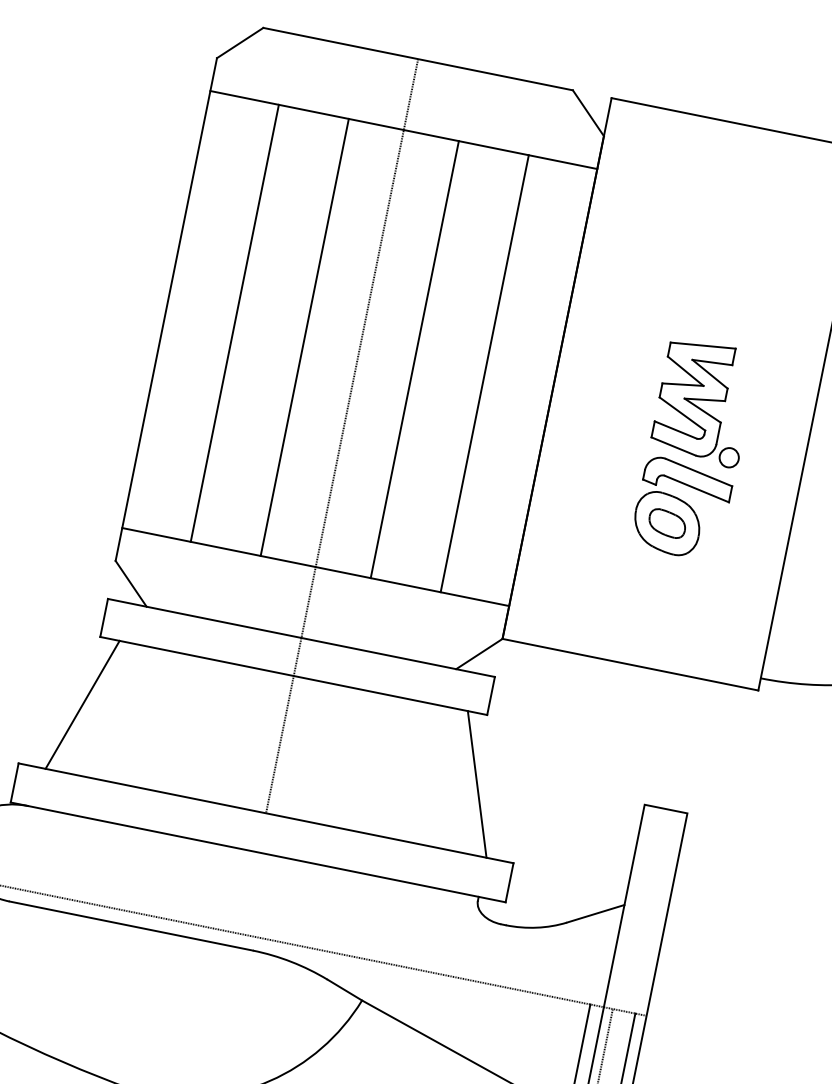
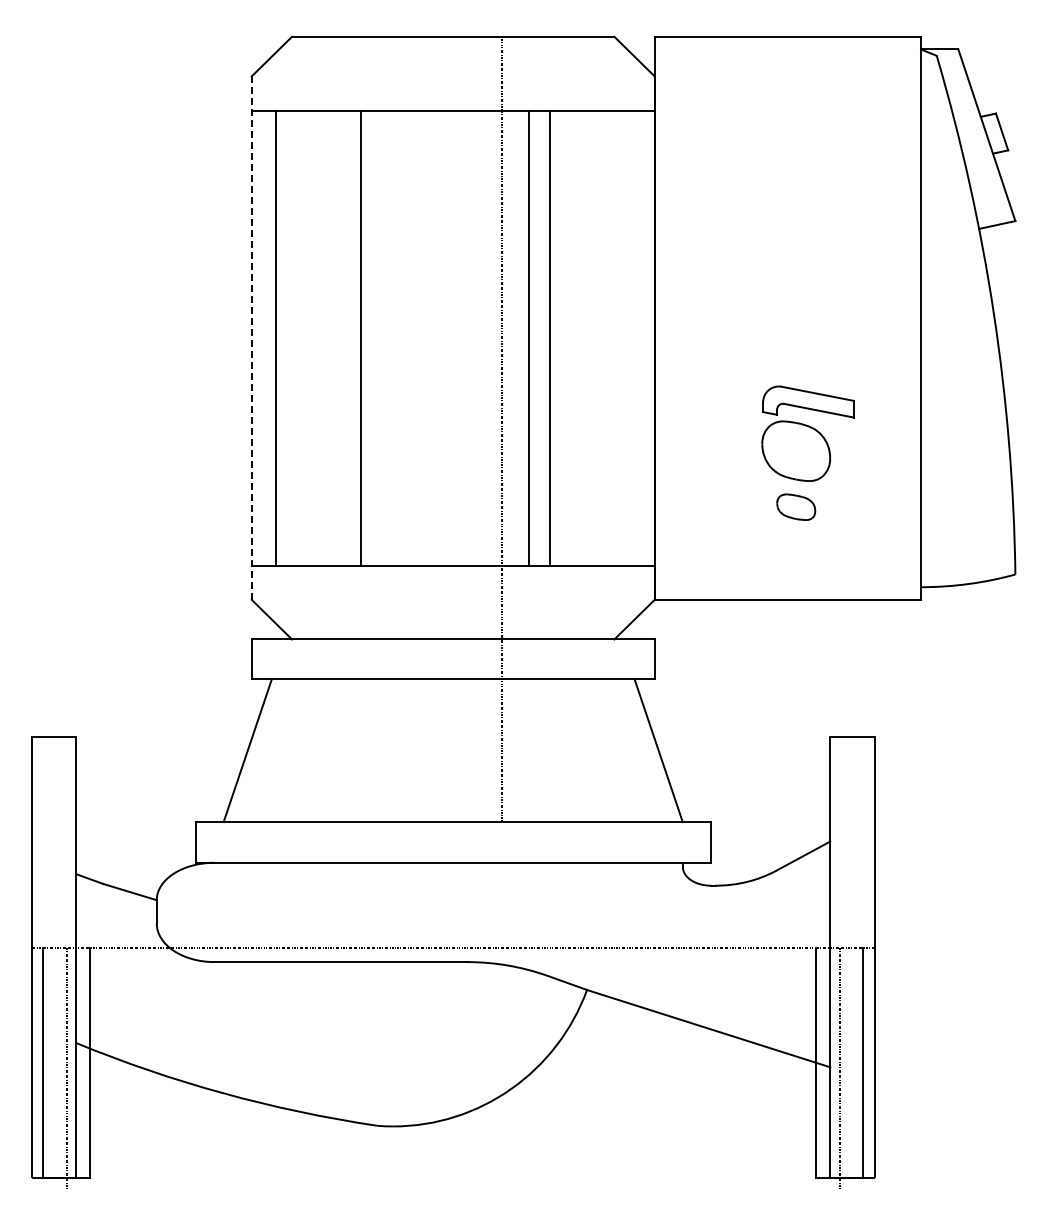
line: (165, 309) -> (251, 338), solid -> dashed
line: (235, 322) -> (276, 337), moved
line: (304, 336) -> (360, 337), moved
line: (414, 359) -> (549, 337), moved
line: (485, 373) -> (529, 337), moved
part: (704, 402) -> (808, 322), removed
line: (342, 436) -> (502, 429), moved
part: (667, 522) -> (796, 506), moved

